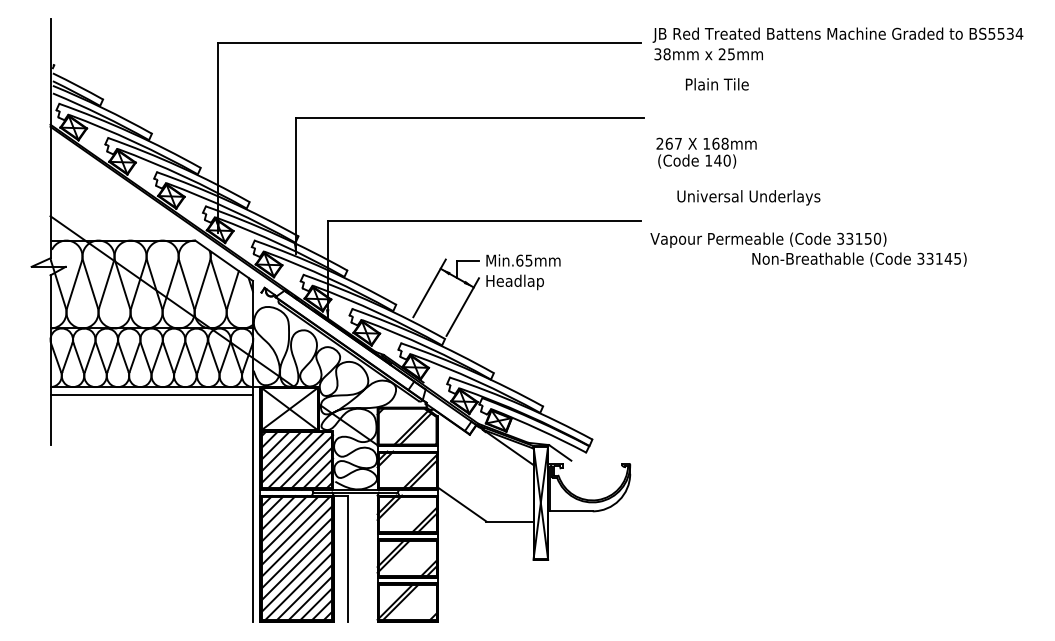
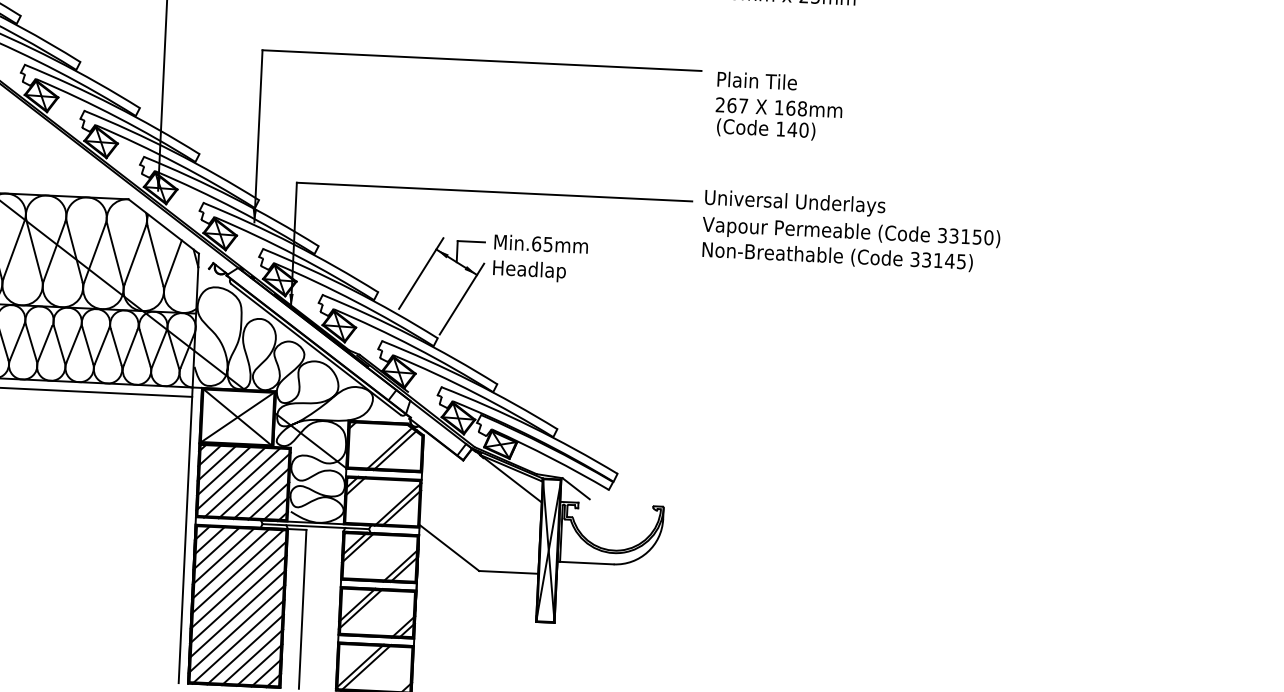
text: (717, 84) -> (757, 81), moved
text: (748, 197) -> (794, 202), moved
text: (859, 259) -> (837, 256), moved

